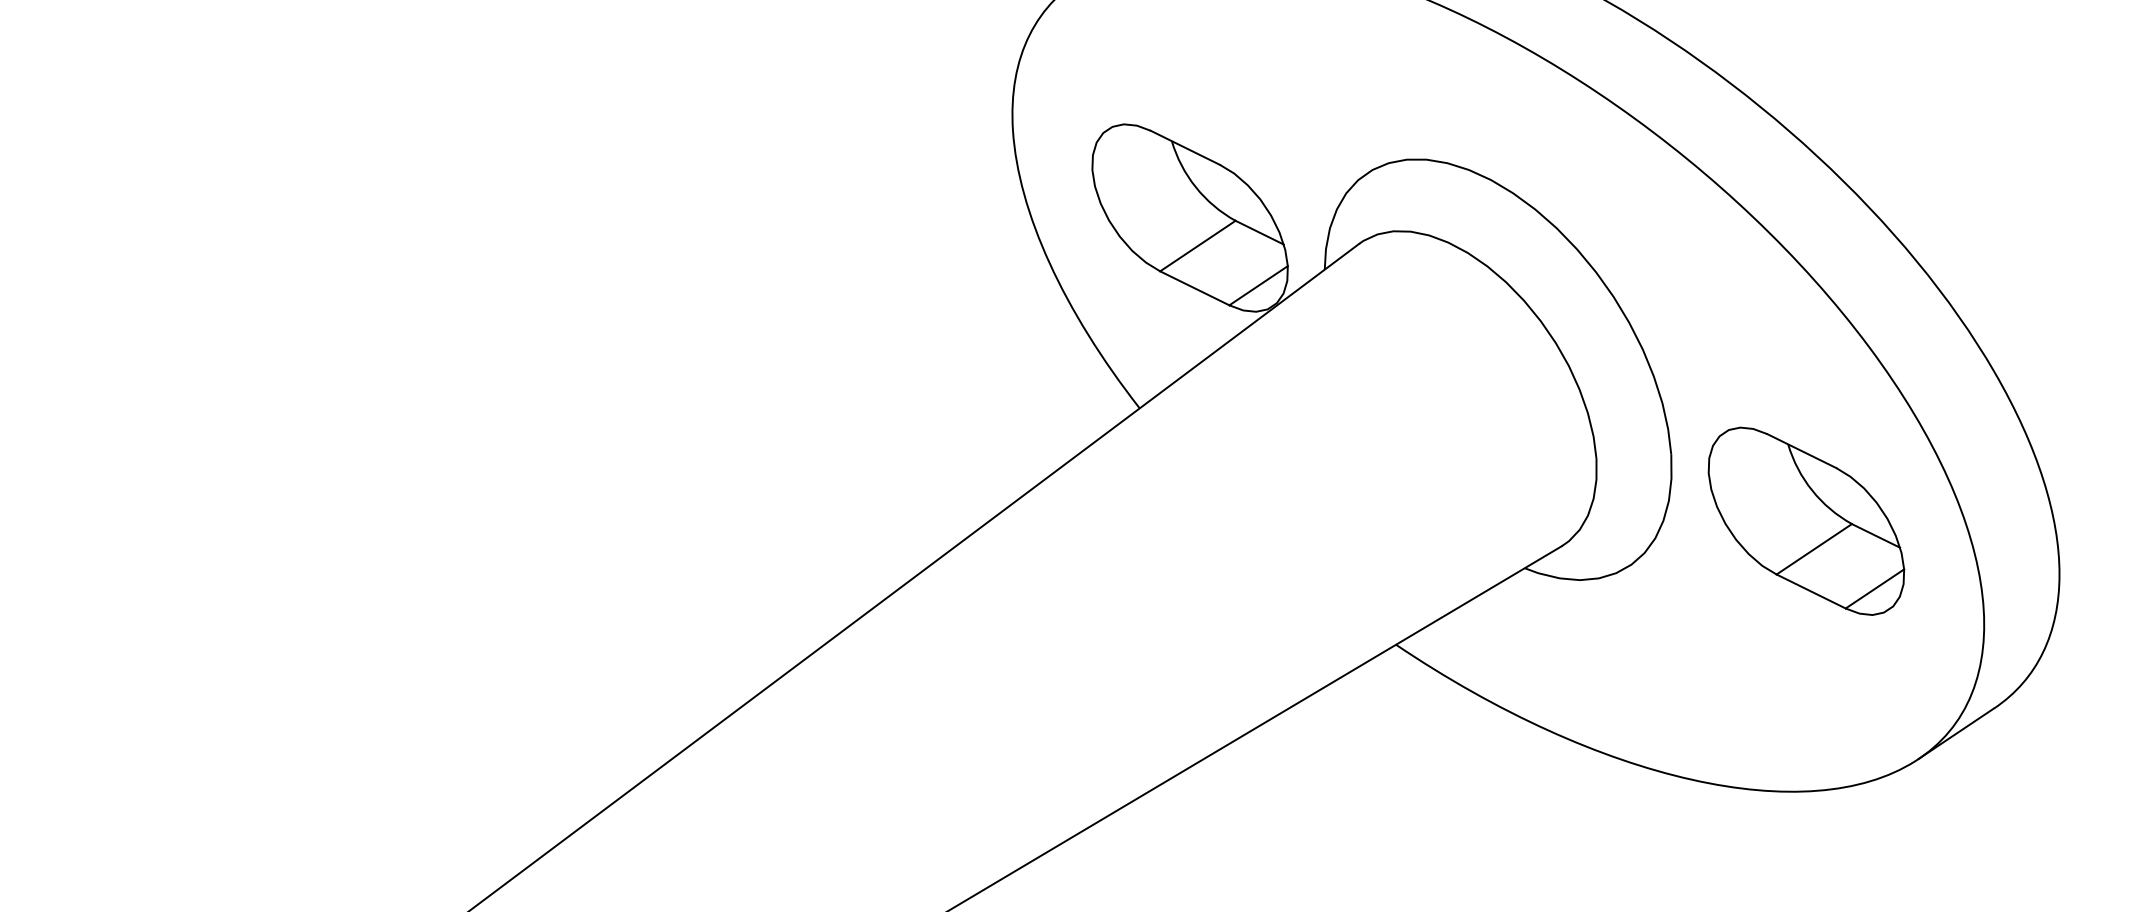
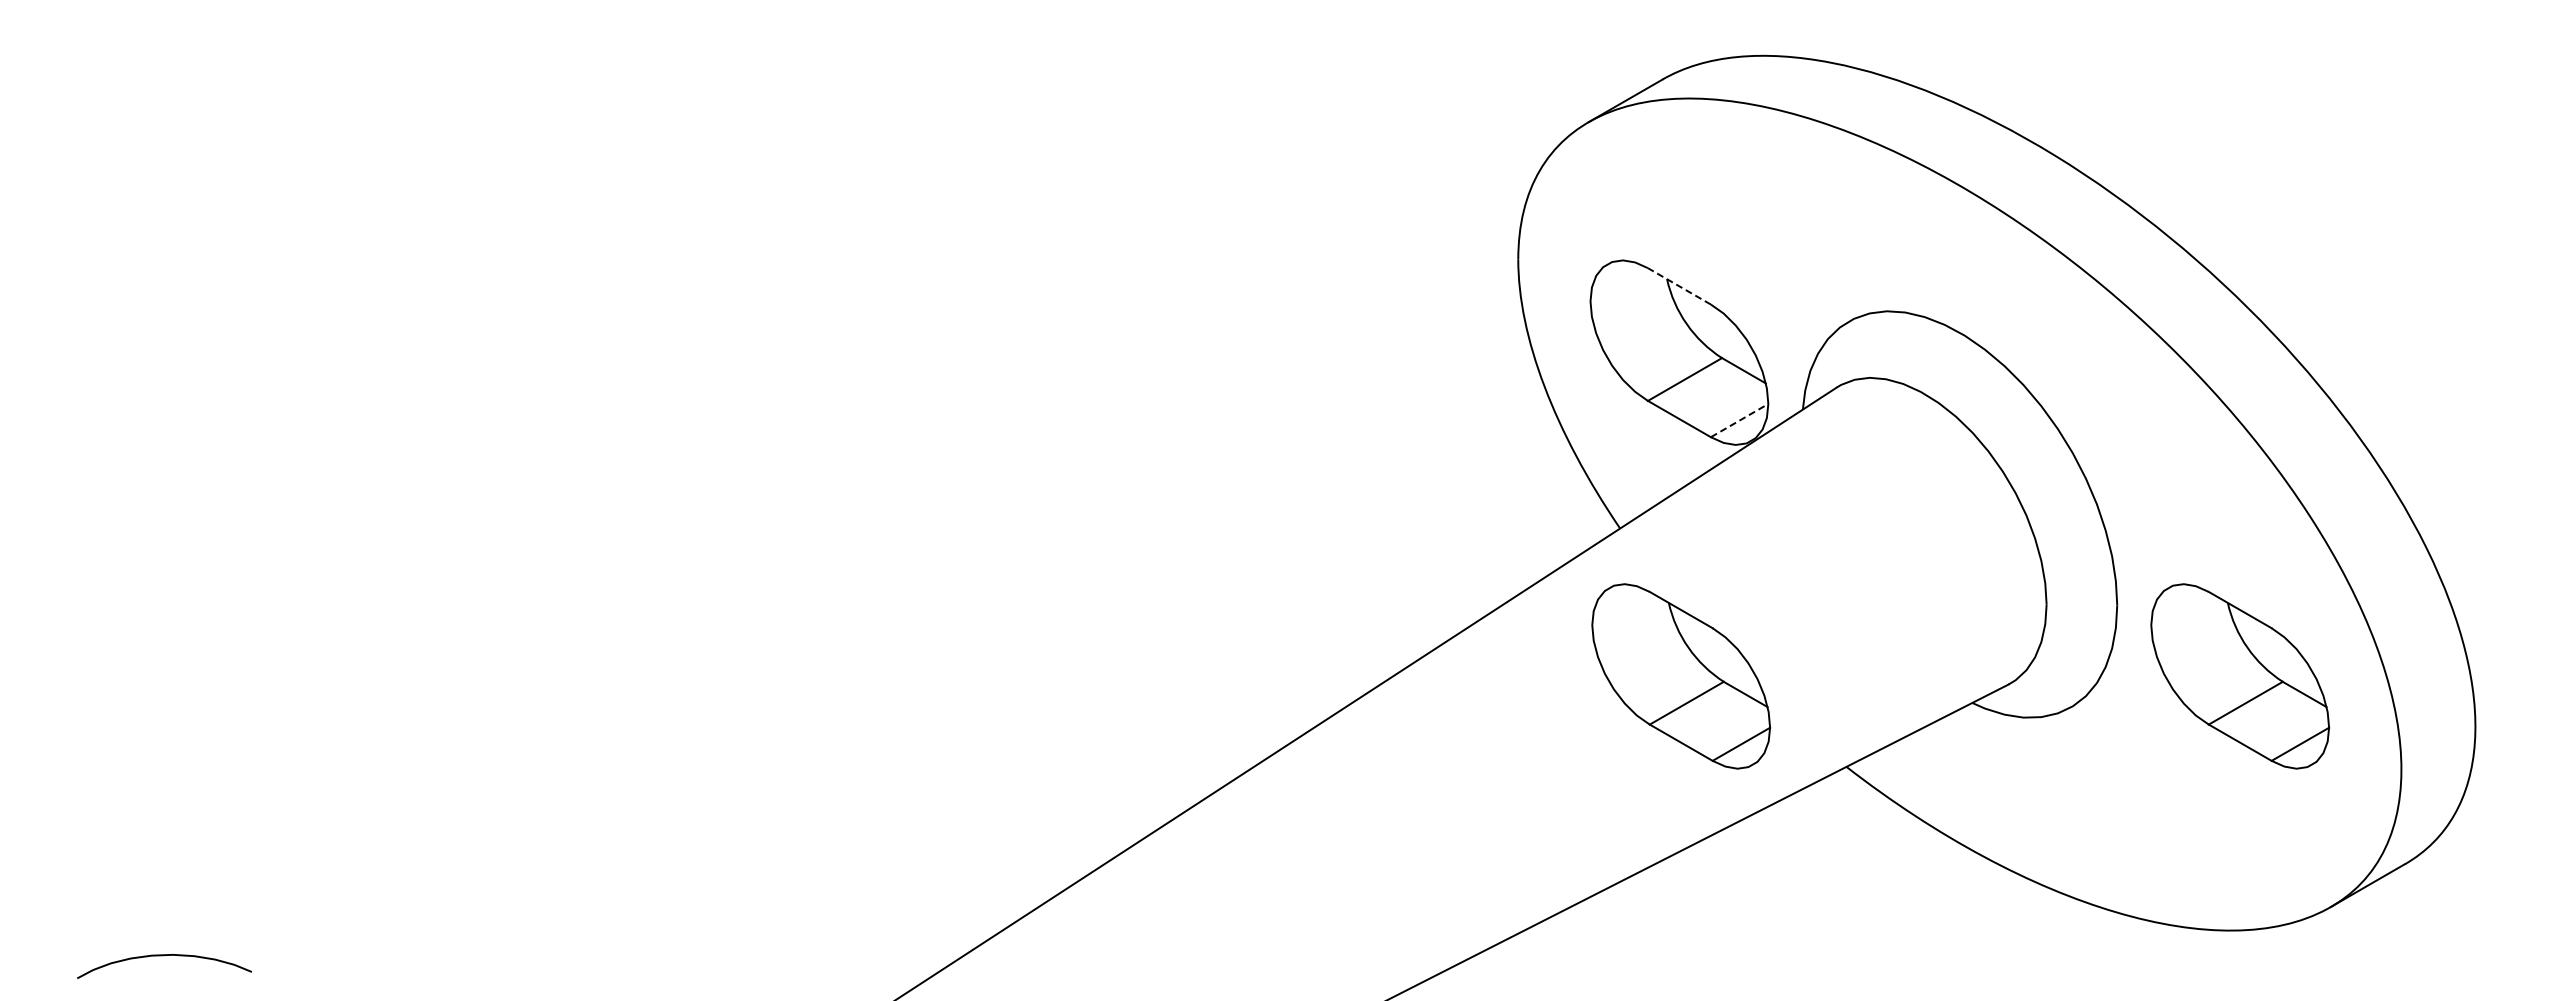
line: (1184, 148) -> (1678, 286), solid -> dashed
line: (1259, 285) -> (1740, 420), solid -> dashed
part: (1215, 560) -> (1681, 676), added

